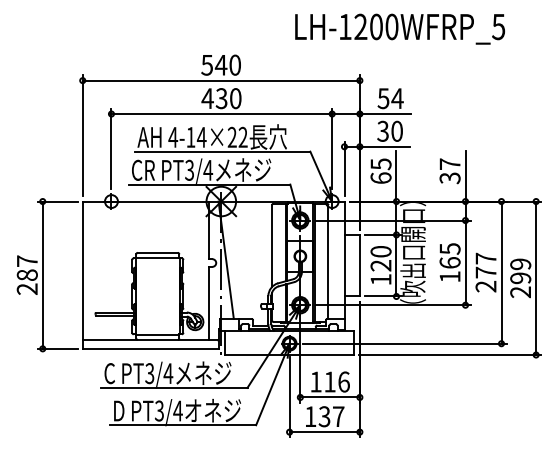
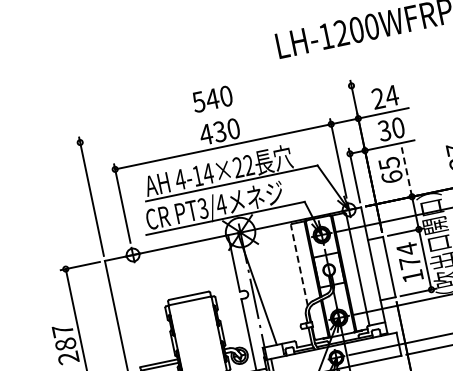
line: (220, 80) -> (215, 114), removed
text: (383, 98) -> (378, 98), 54 -> 24
line: (396, 175) -> (406, 171), solid -> dashed
line: (272, 246) -> (299, 266), solid -> dashed
text: (380, 258) -> (408, 255), 120 -> 174

